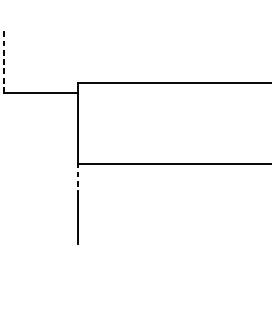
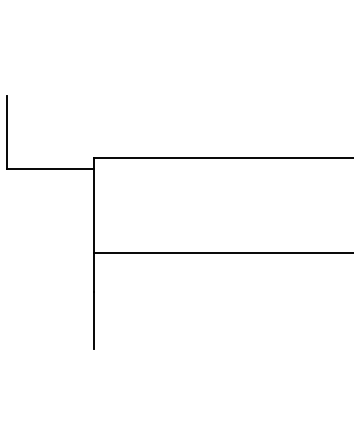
line: (4, 62) -> (7, 133), dashed -> solid
line: (78, 179) -> (94, 271), dashed -> solid

